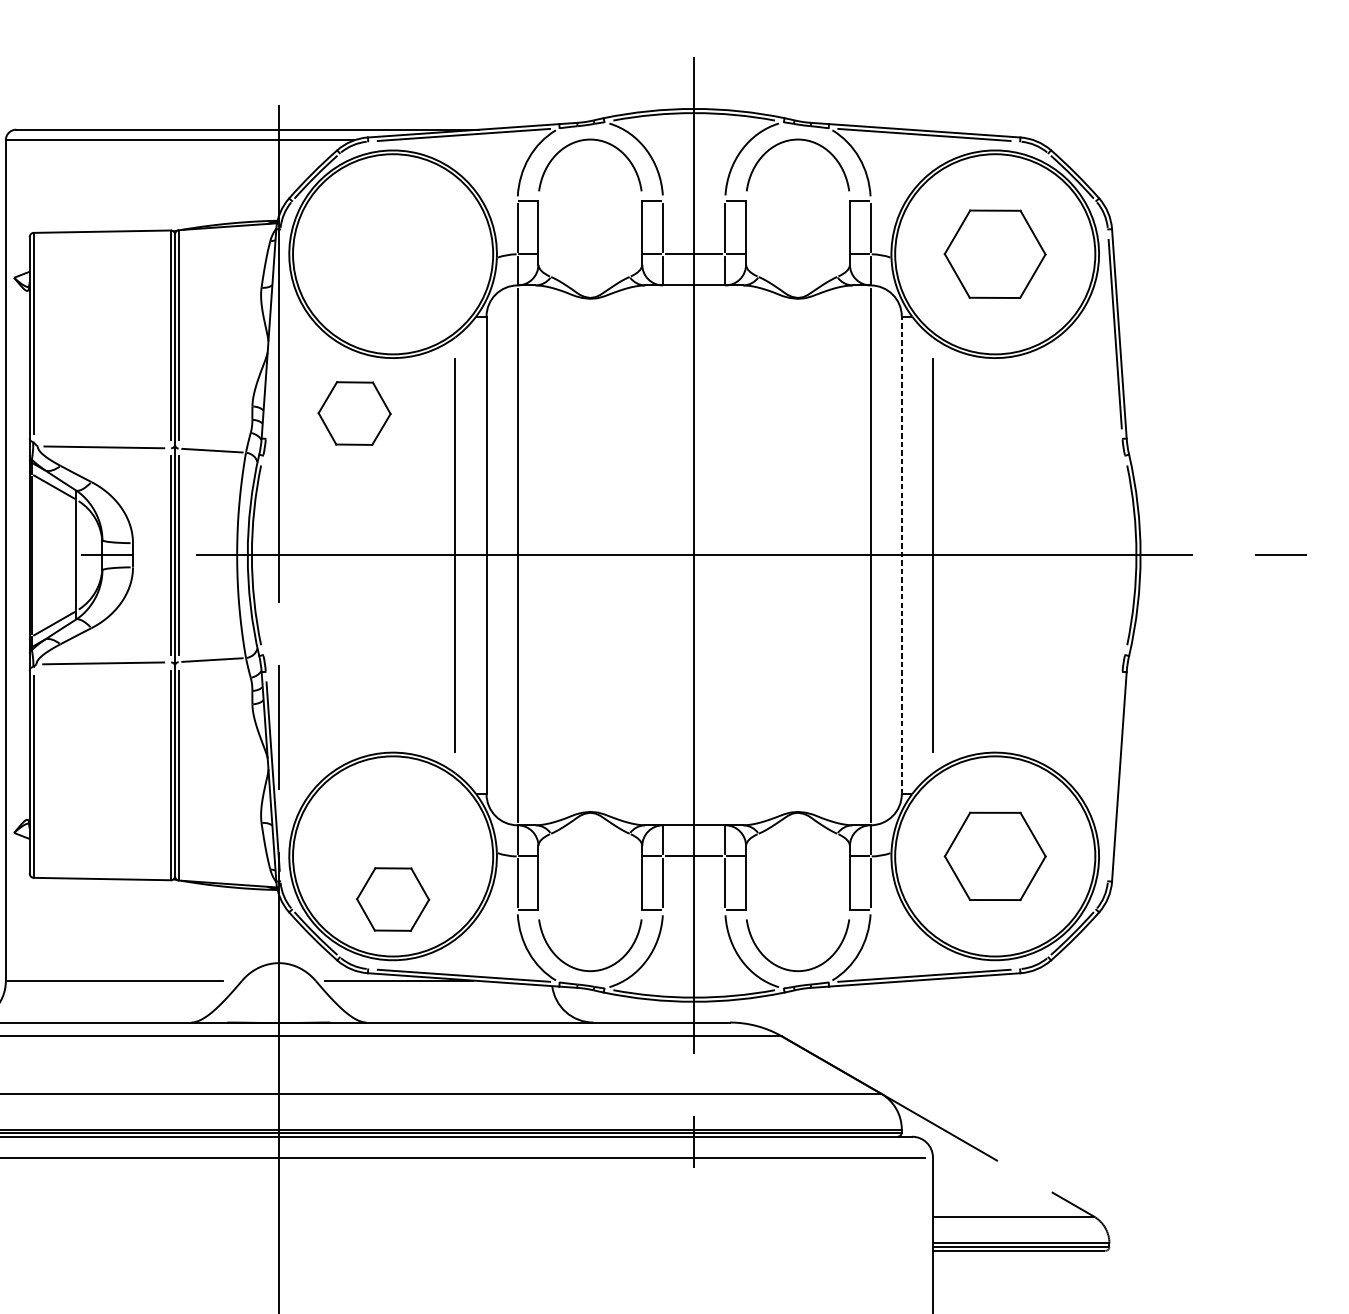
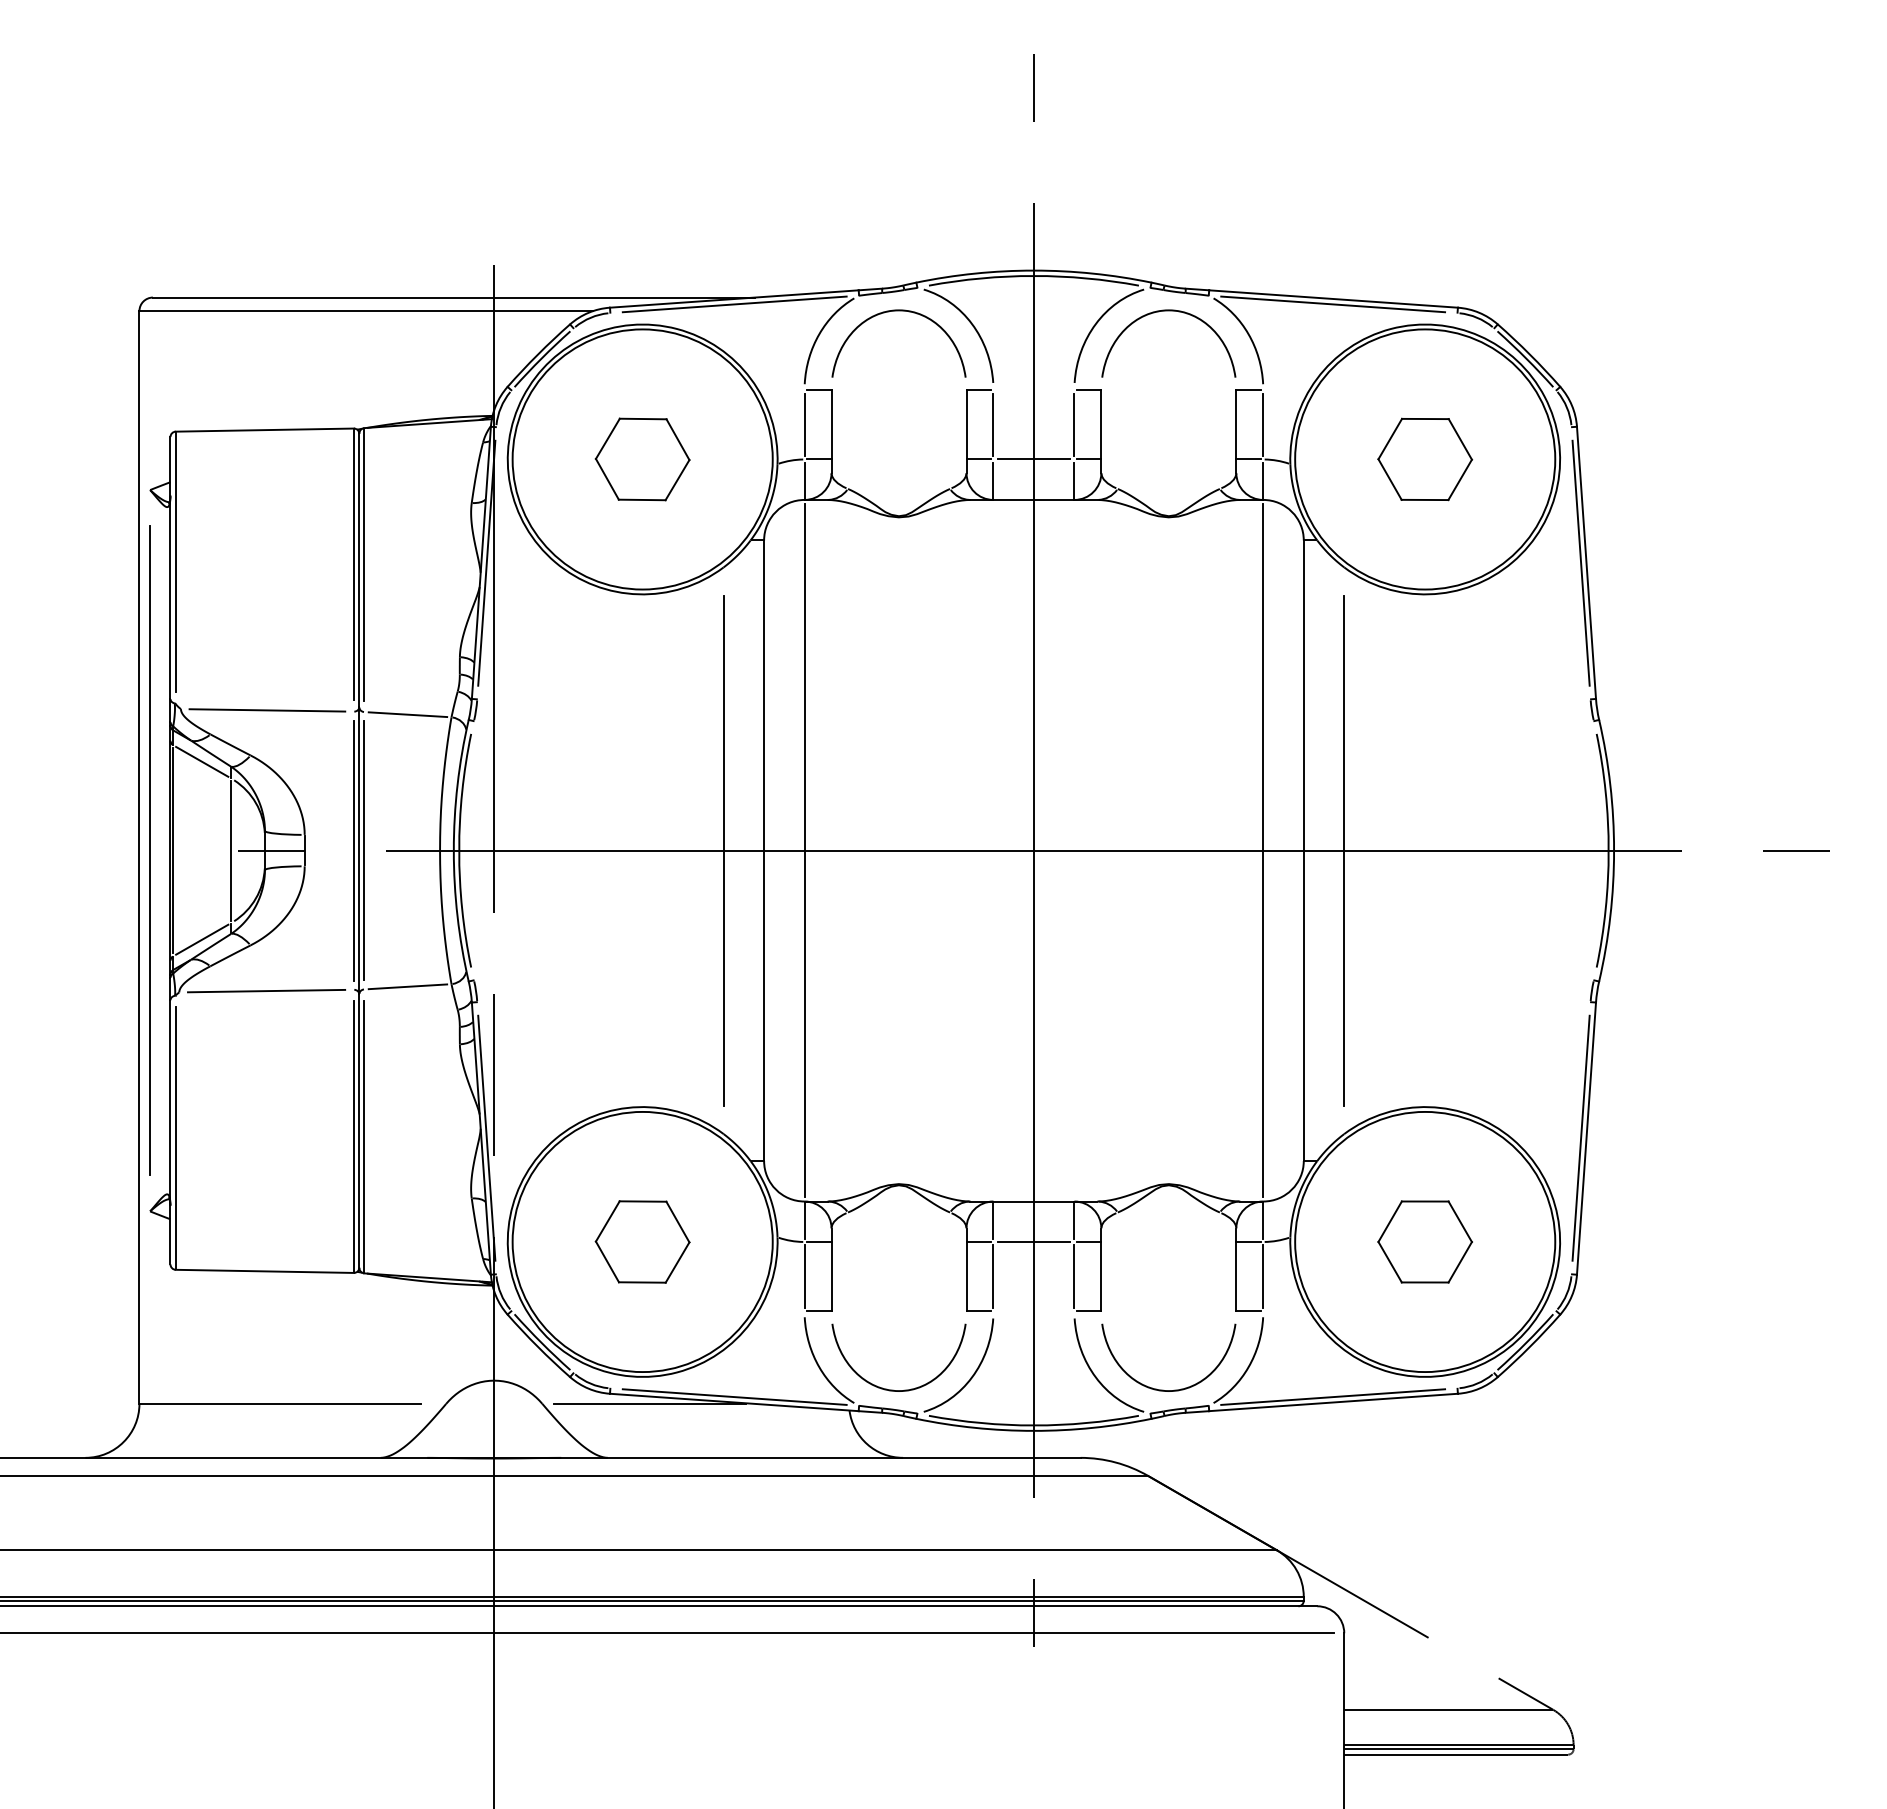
part: (995, 254) -> (1425, 459), size x0.71
line: (272, 333) -> (486, 562), added
part: (354, 413) -> (642, 459), moved
line: (13, 555) -> (149, 850), added
line: (901, 555) -> (1303, 850), dashed -> solid
line: (1114, 776) -> (1580, 1137), added
part: (994, 856) -> (1424, 1241), size x0.71
part: (392, 899) -> (642, 1241), moved

